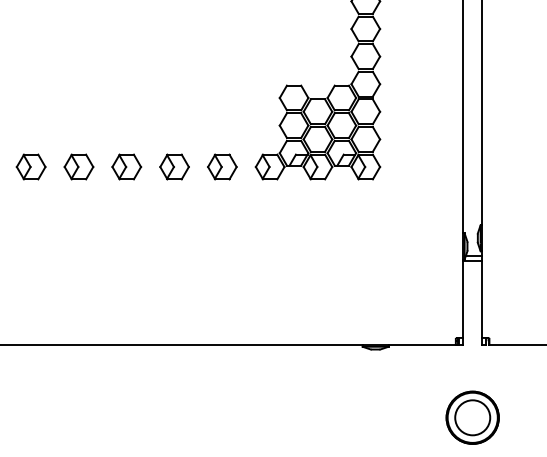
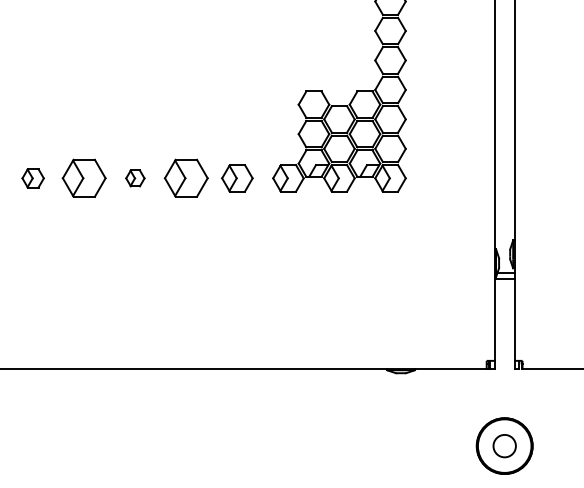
part: (30, 167) -> (32, 178), size x0.7
part: (79, 167) -> (84, 178), size x1.4
part: (126, 167) -> (135, 178), size x0.6
part: (174, 167) -> (186, 178), size x1.4
circle: (472, 417) -> (504, 445), size x0.6

